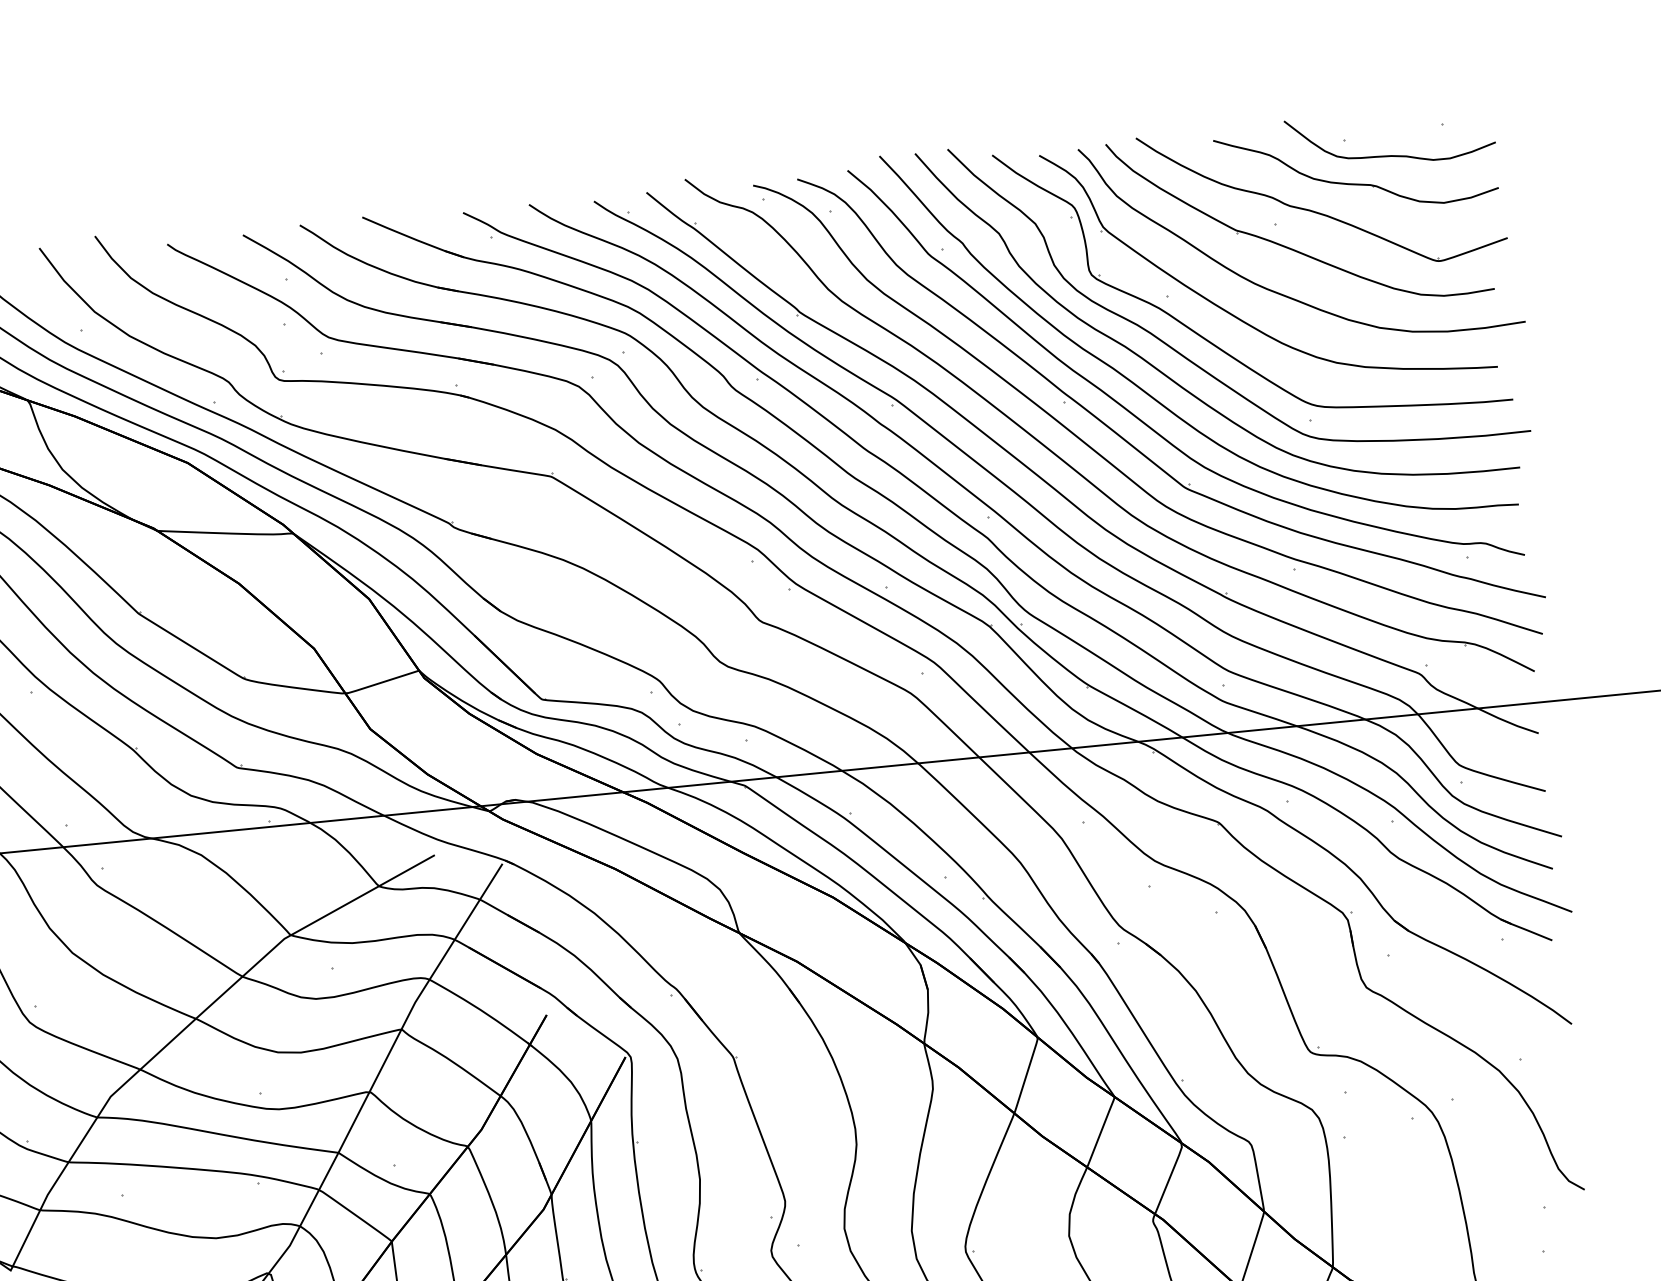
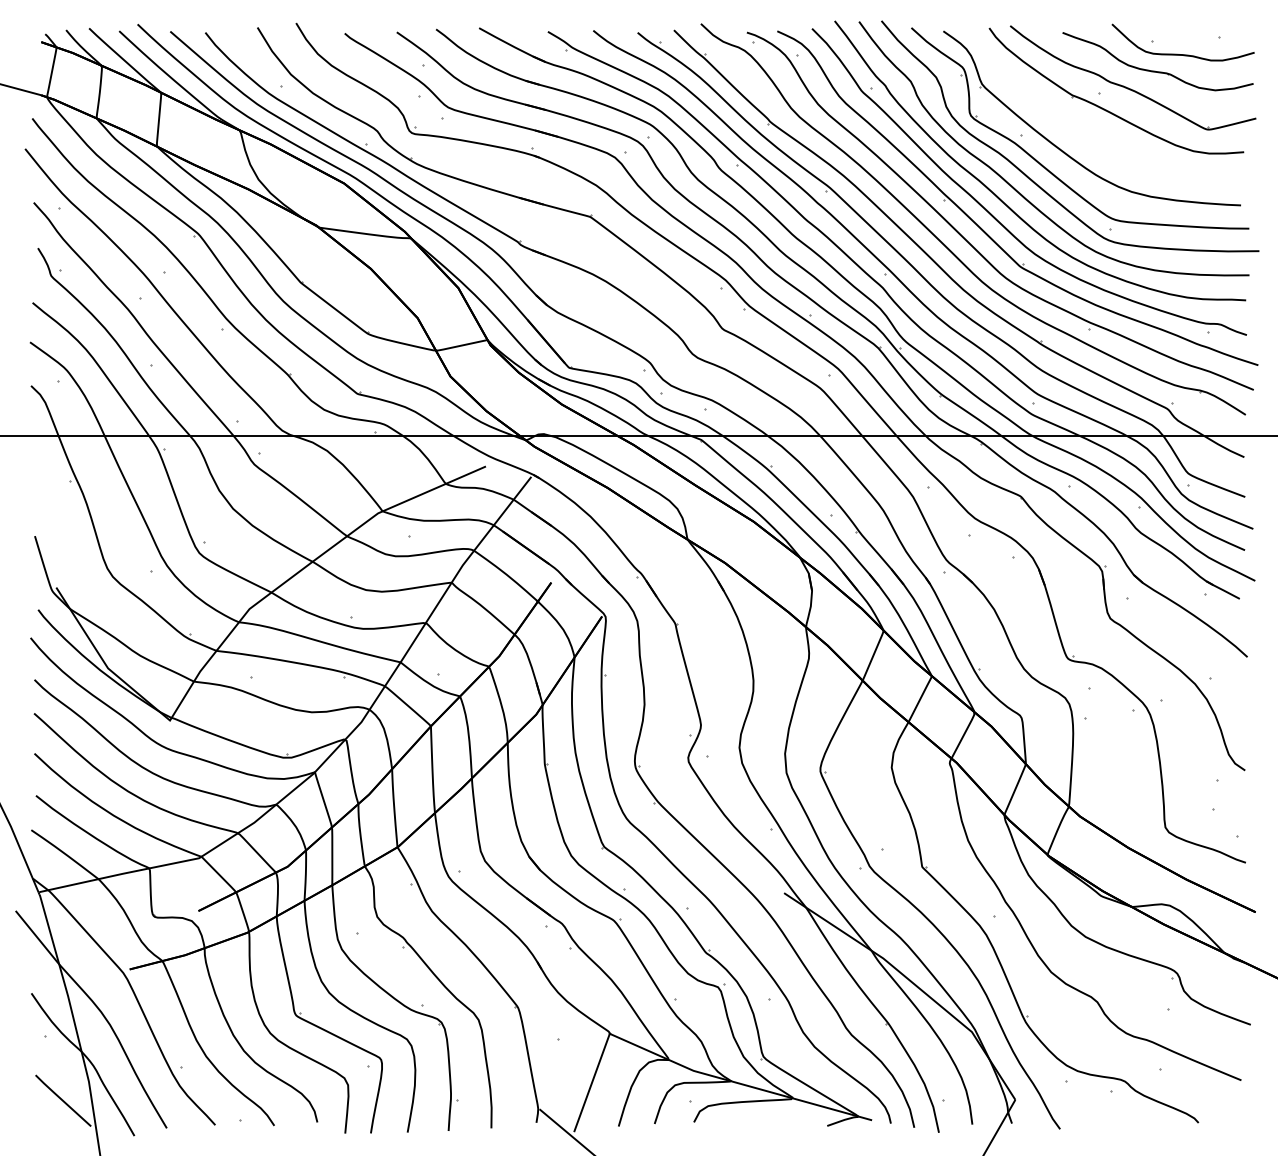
curve: (1277, 291) -> (1096, 139), removed

